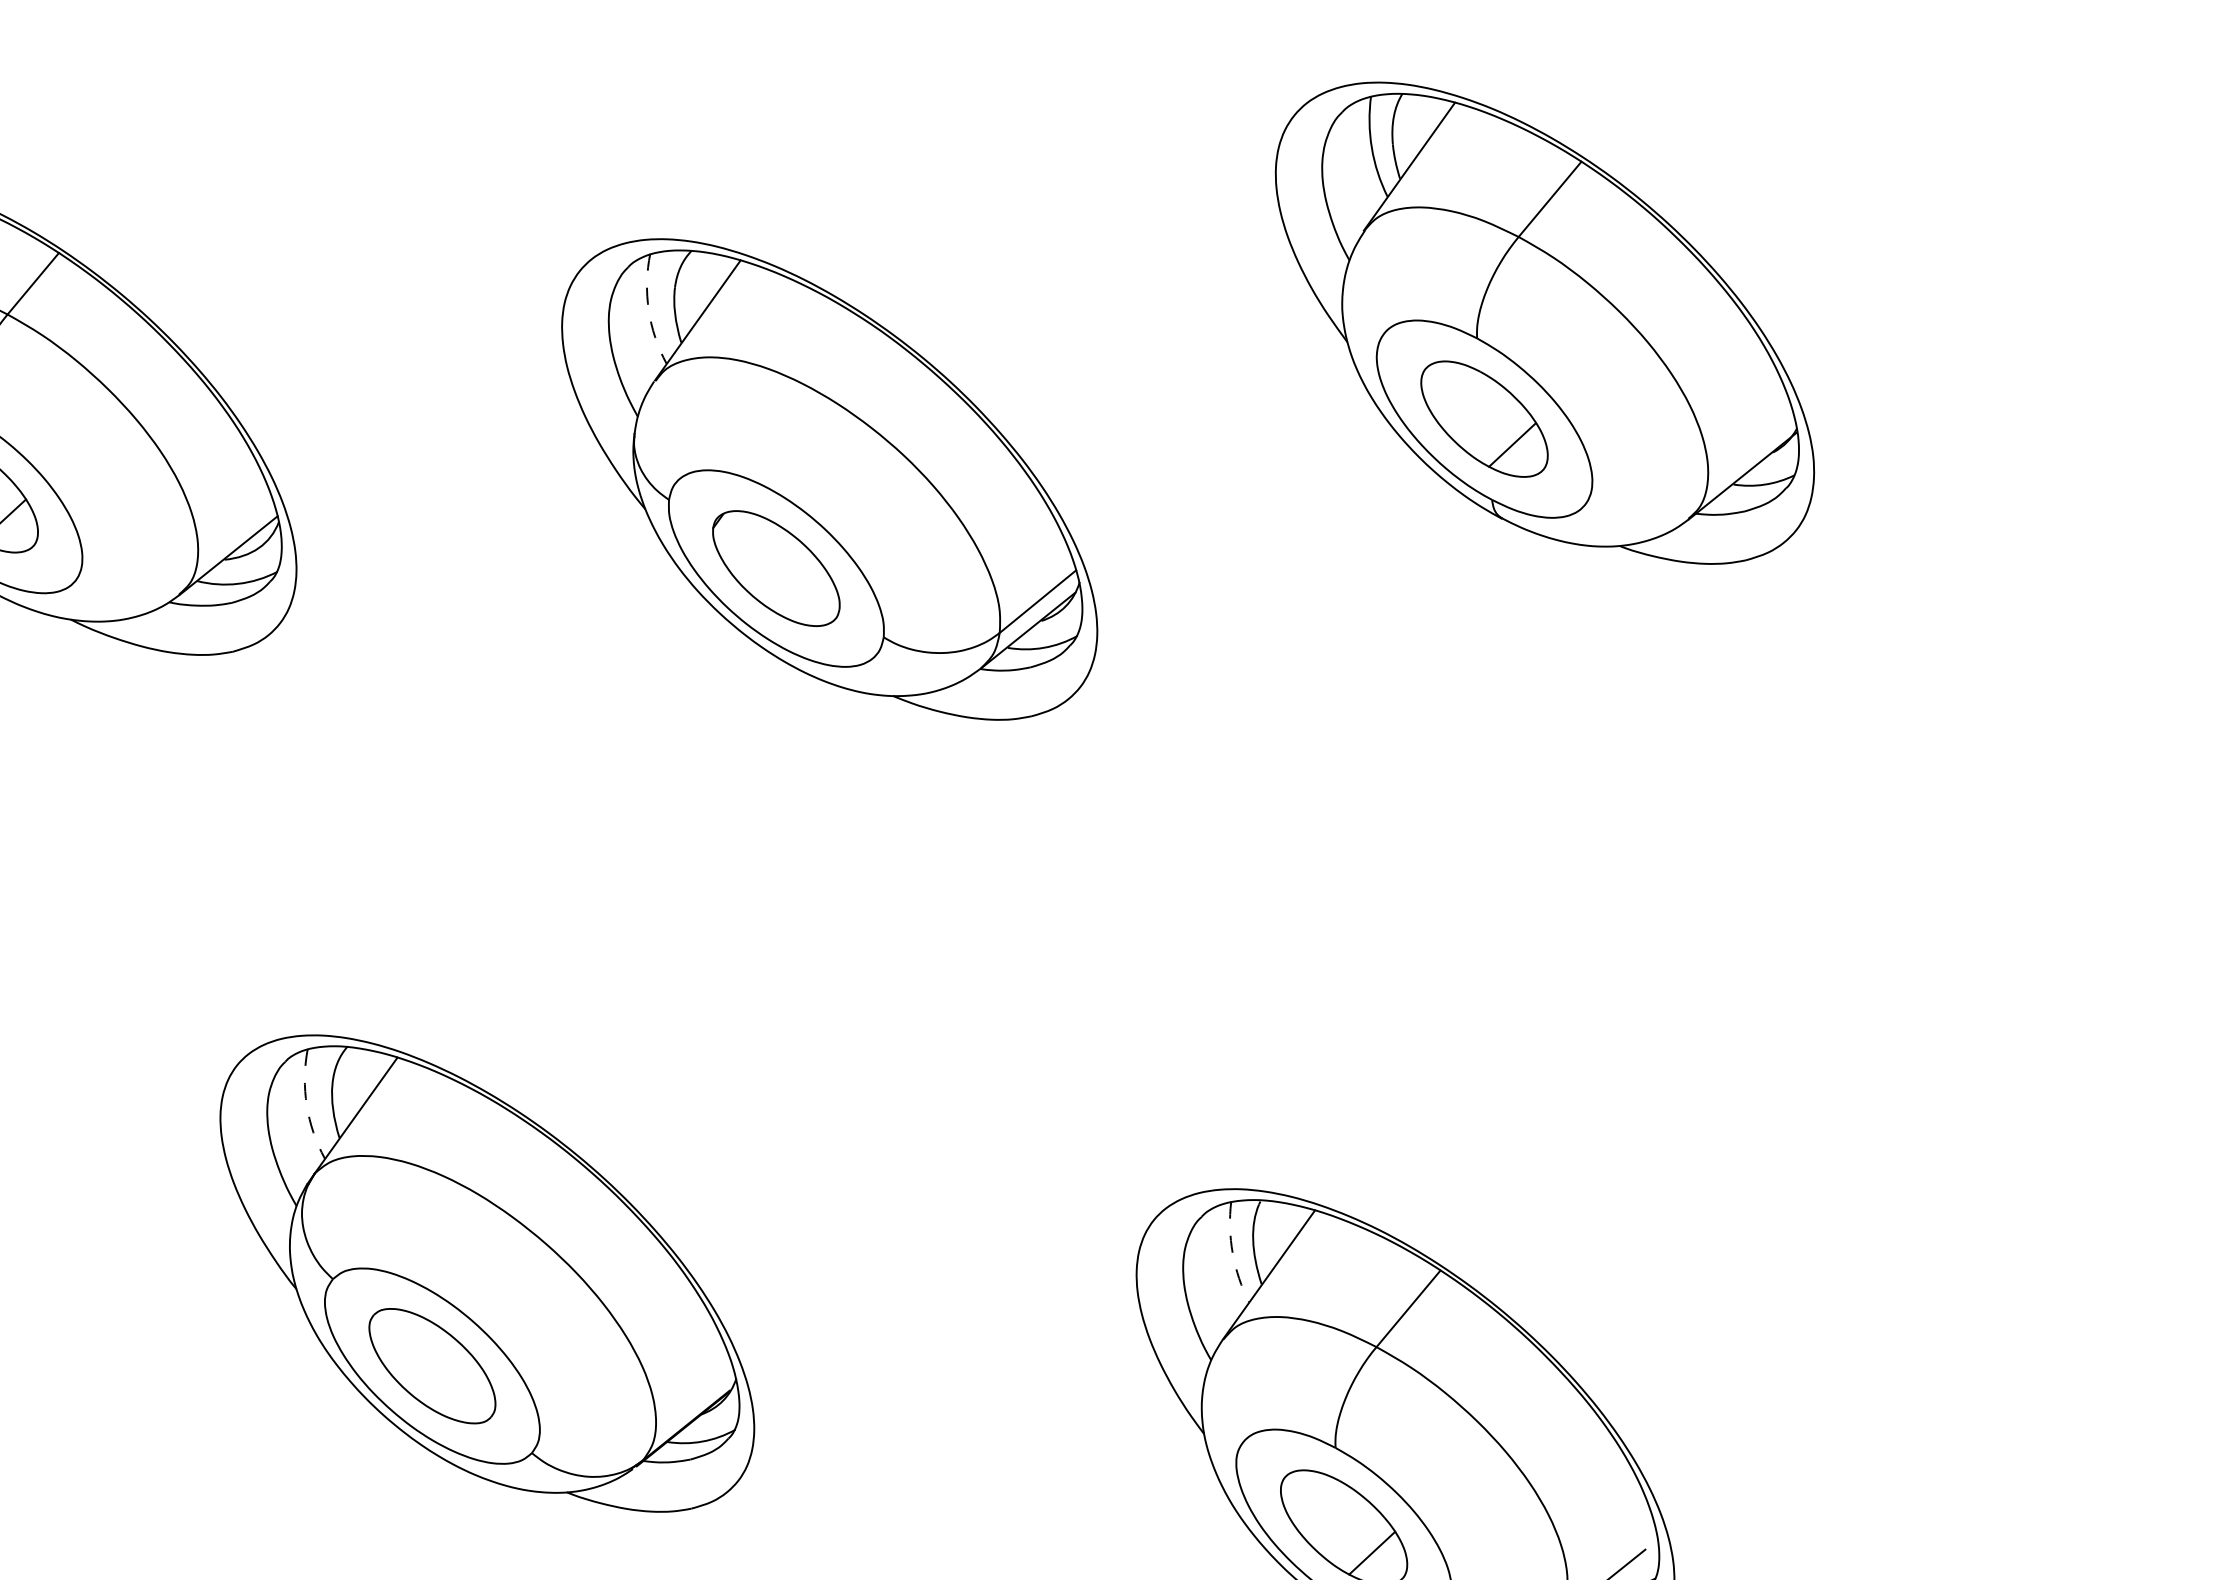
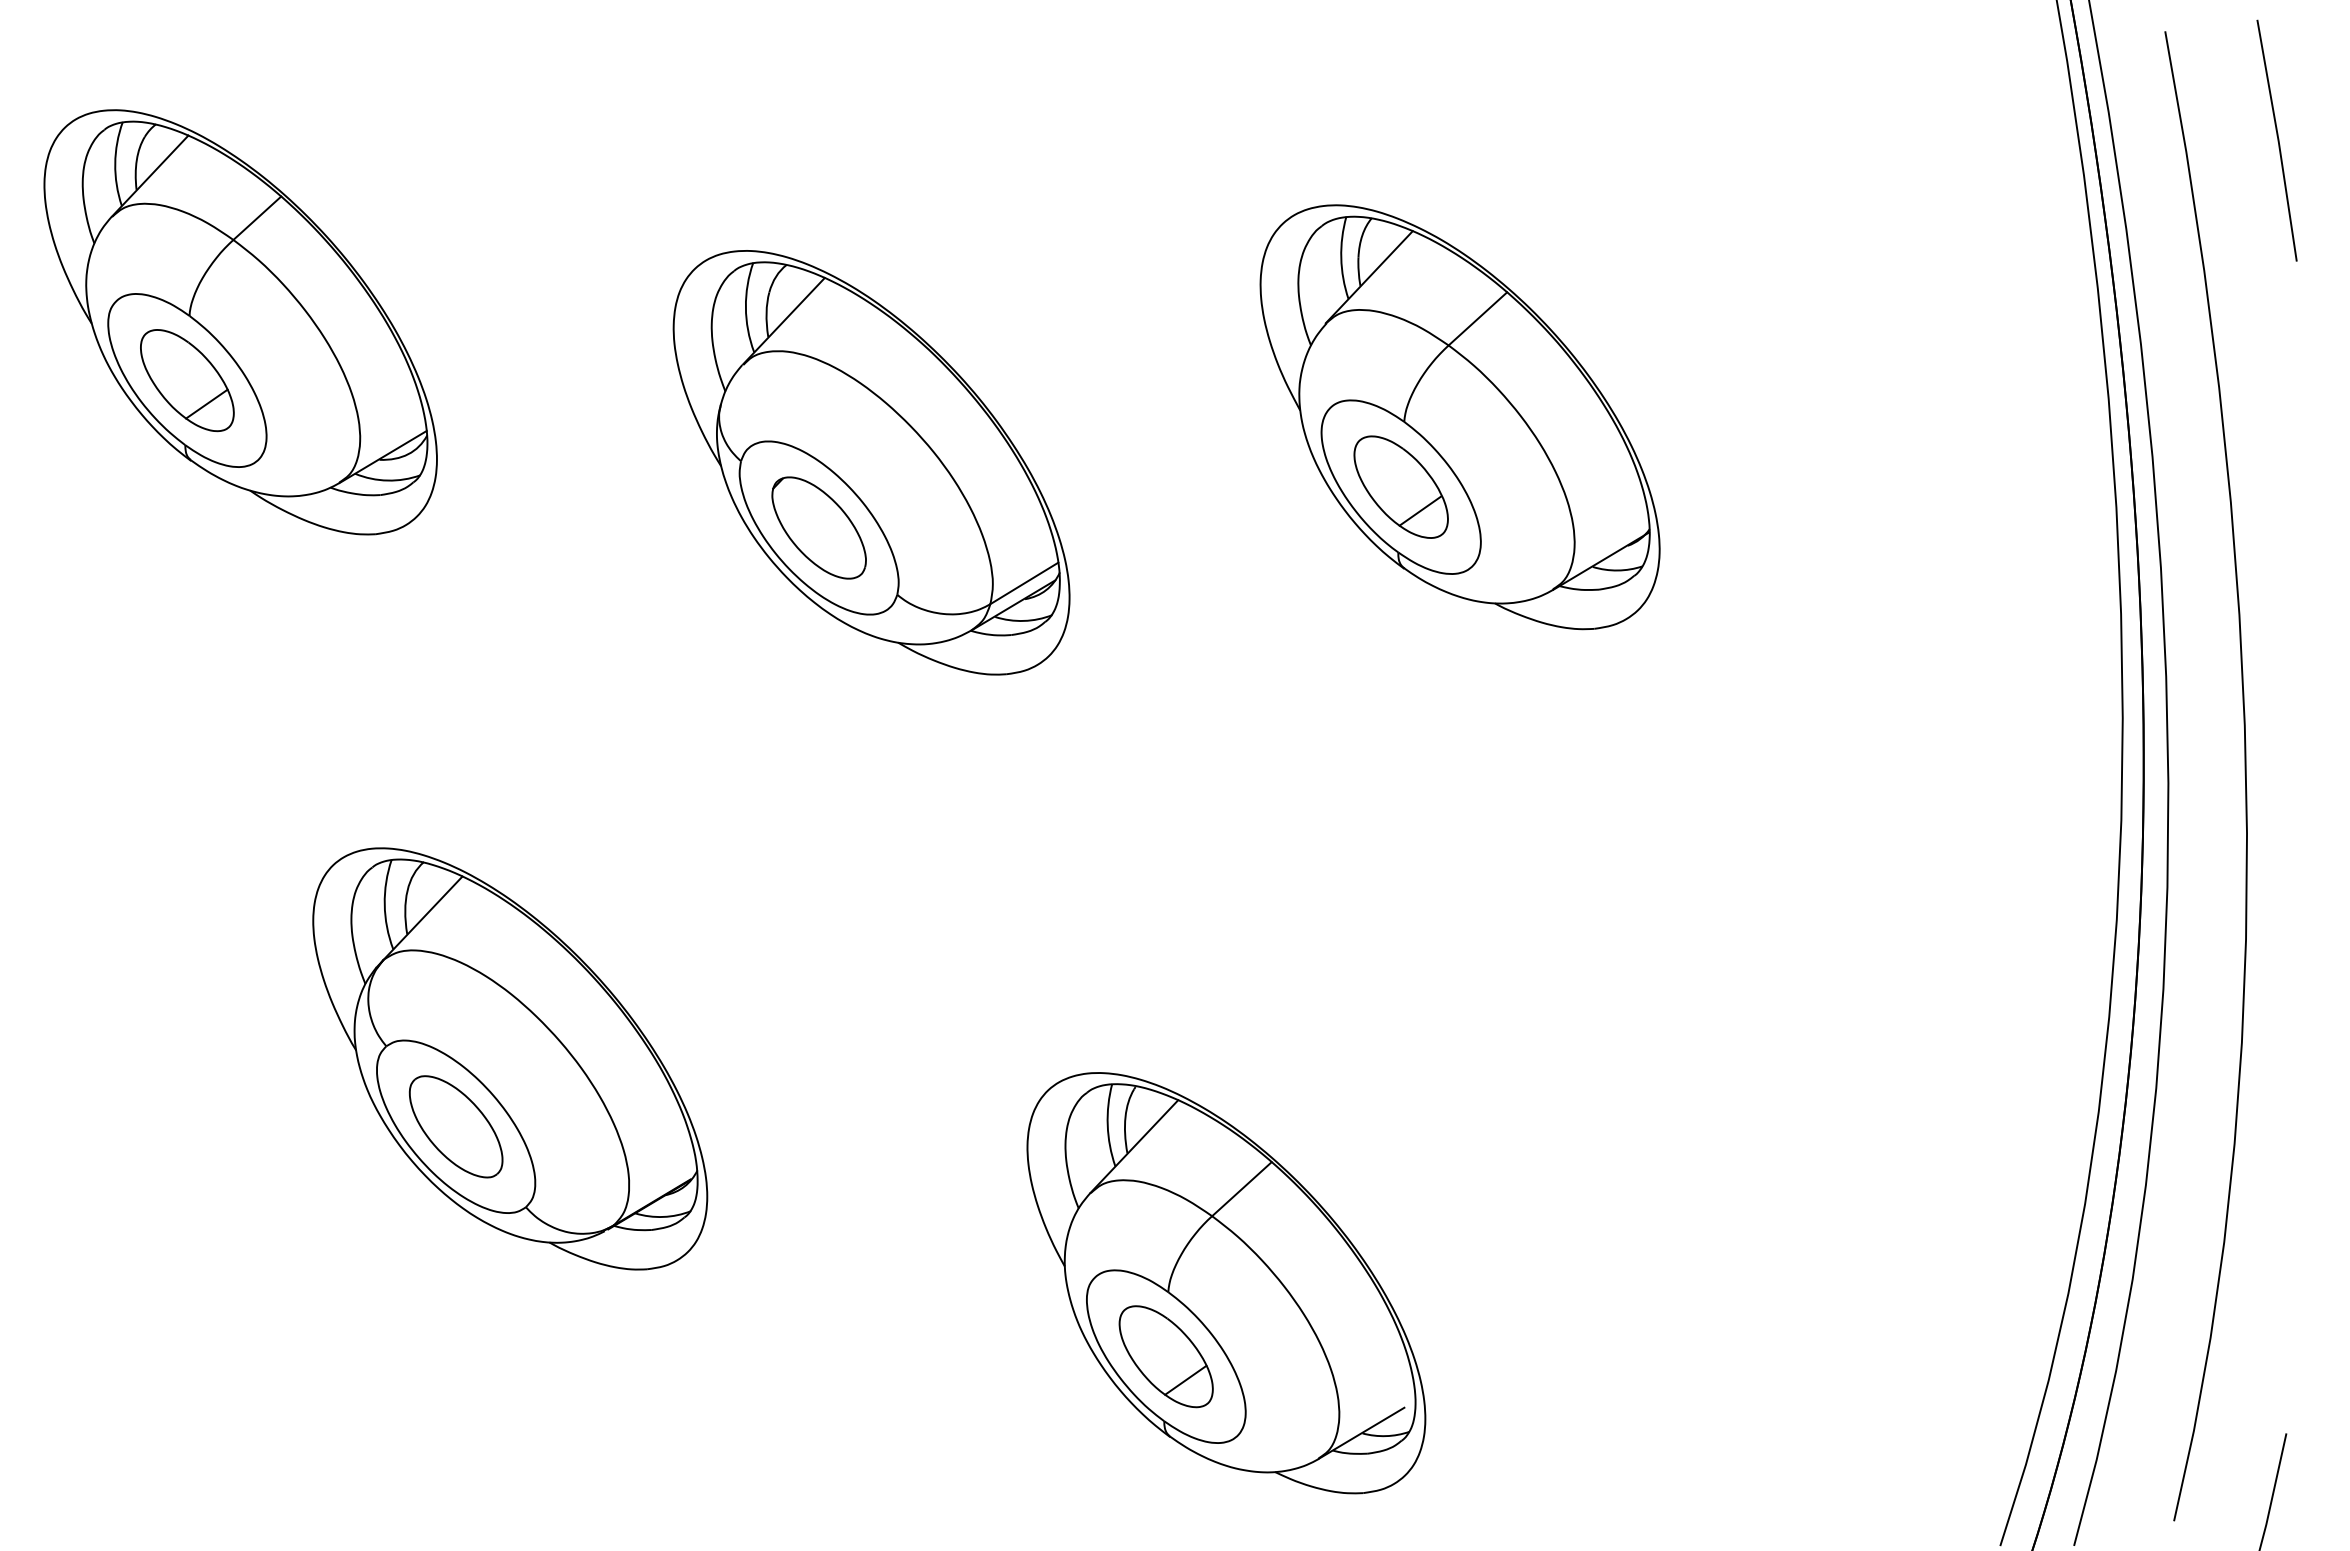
arc: (648, 310) -> (745, 307), dashed -> solid
arc: (306, 1105) -> (384, 904), dashed -> solid
arc: (1232, 1253) -> (1107, 1125), dashed -> solid

